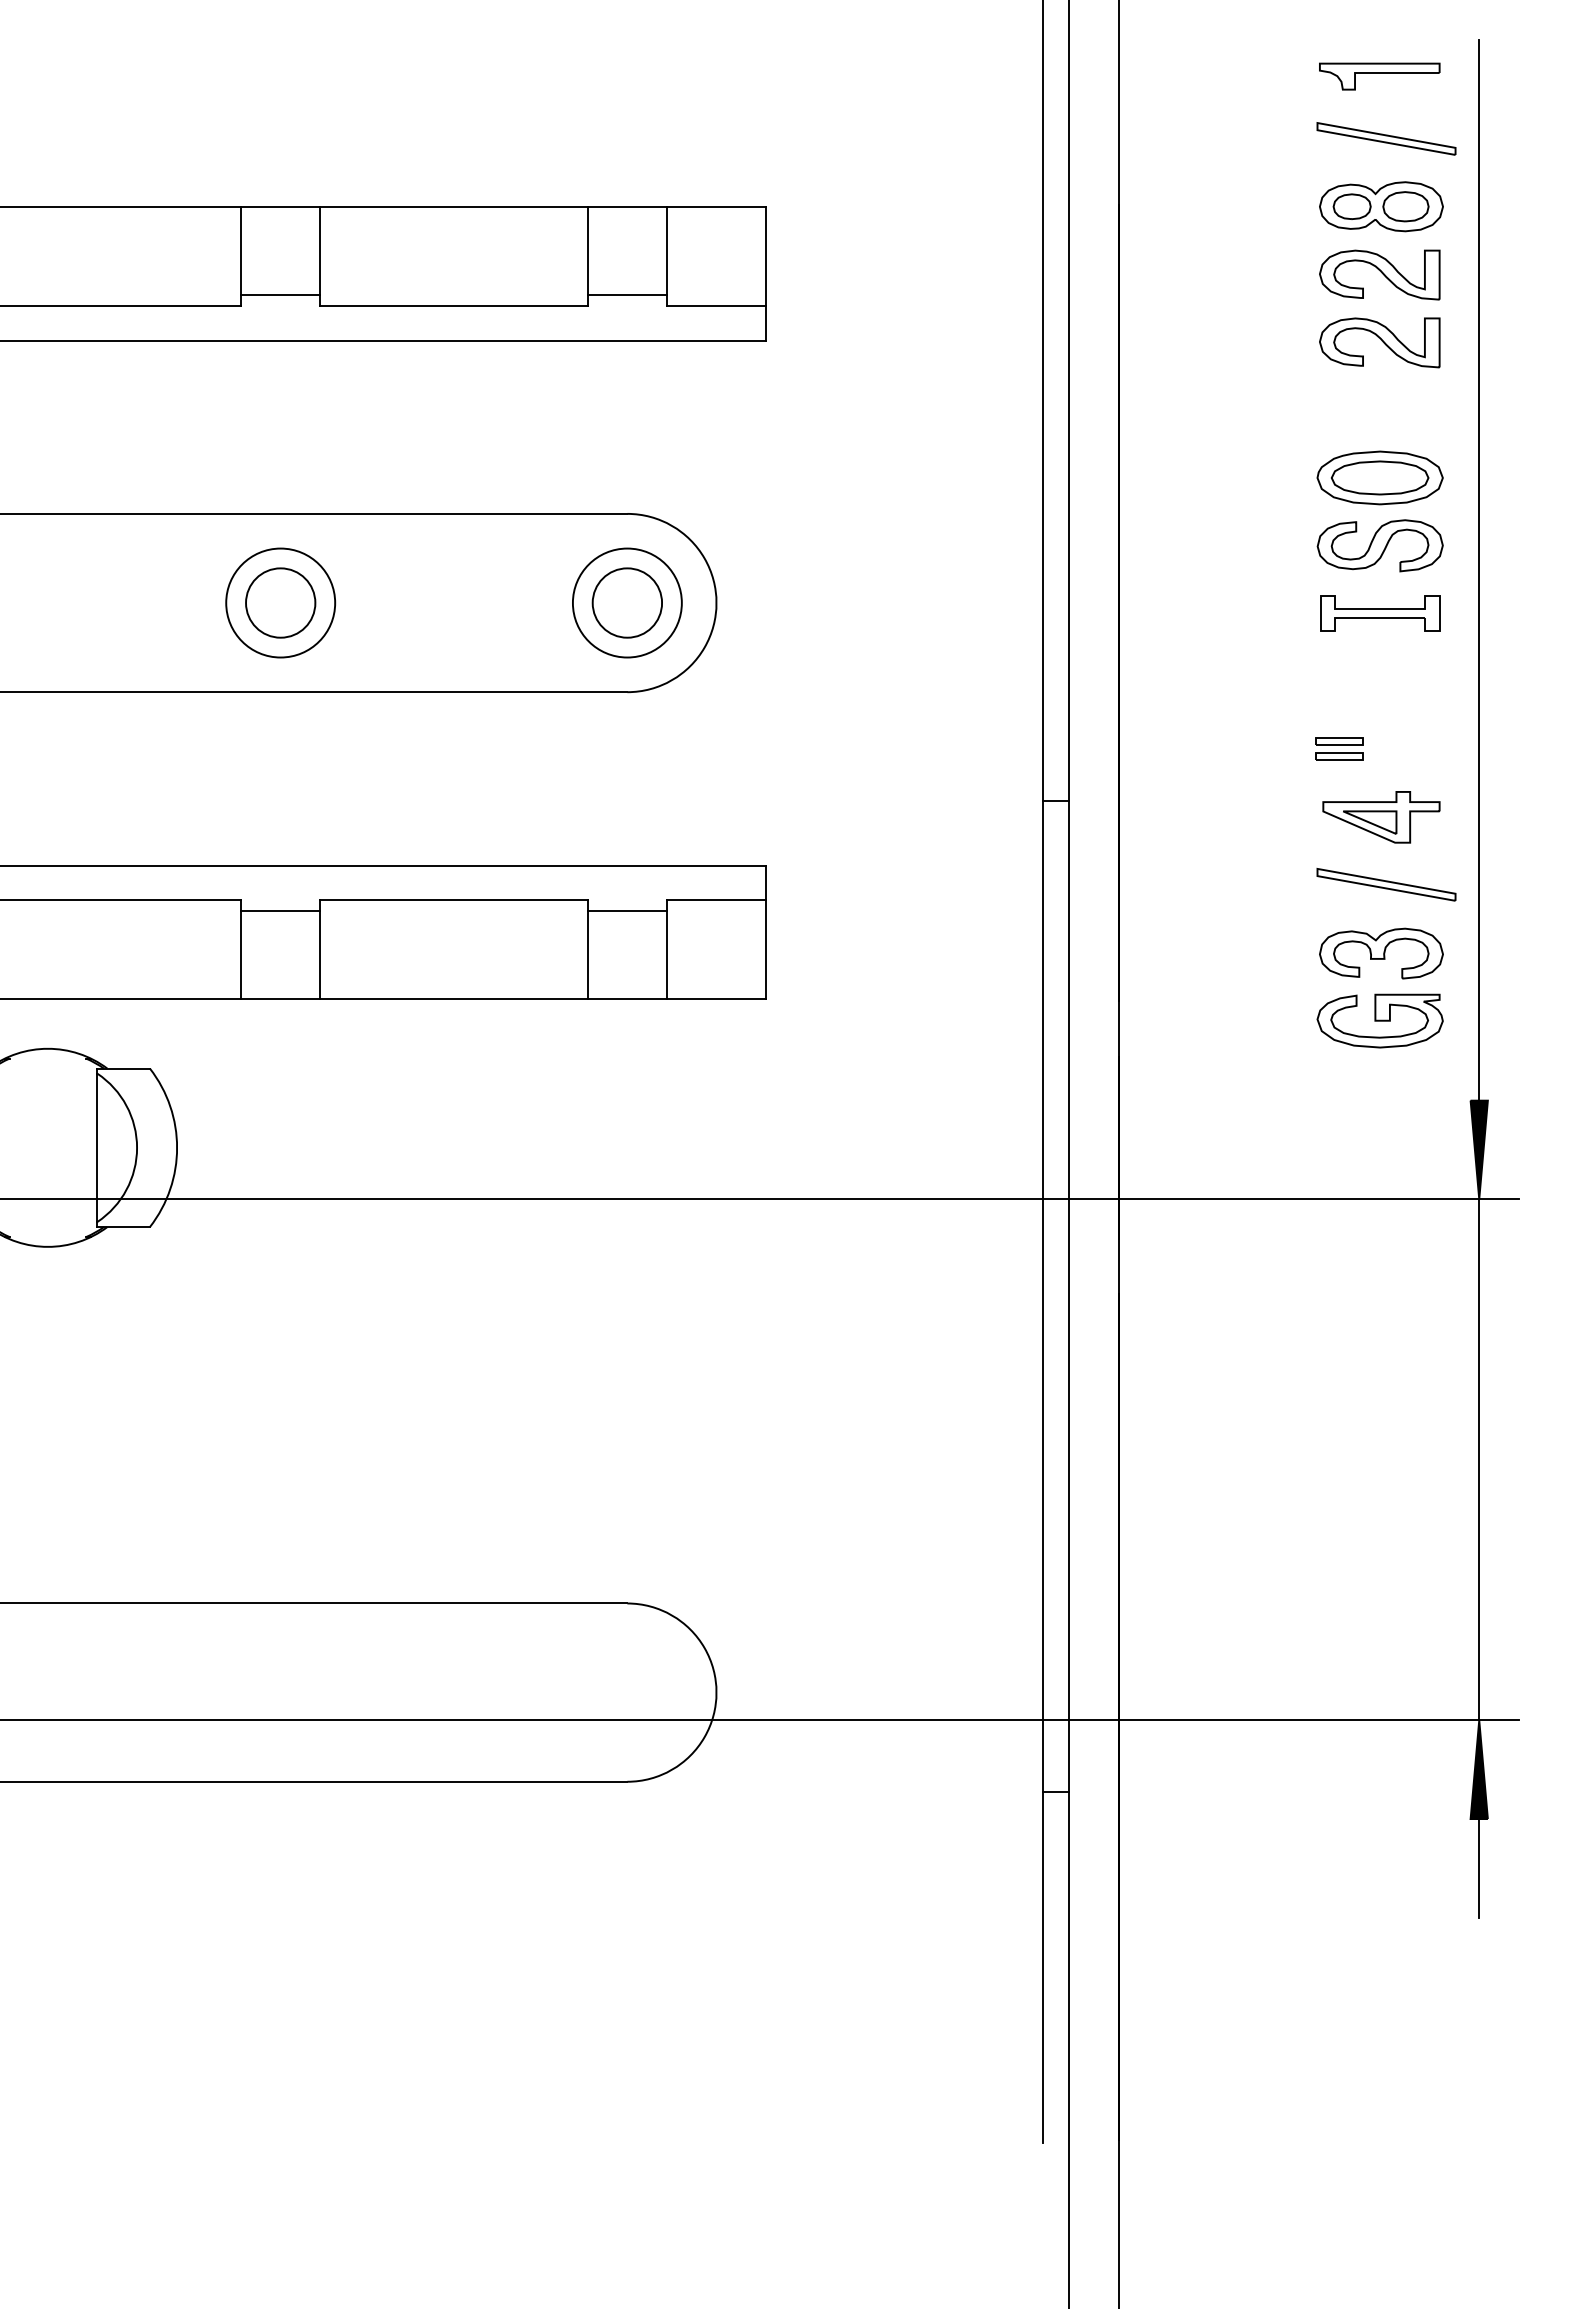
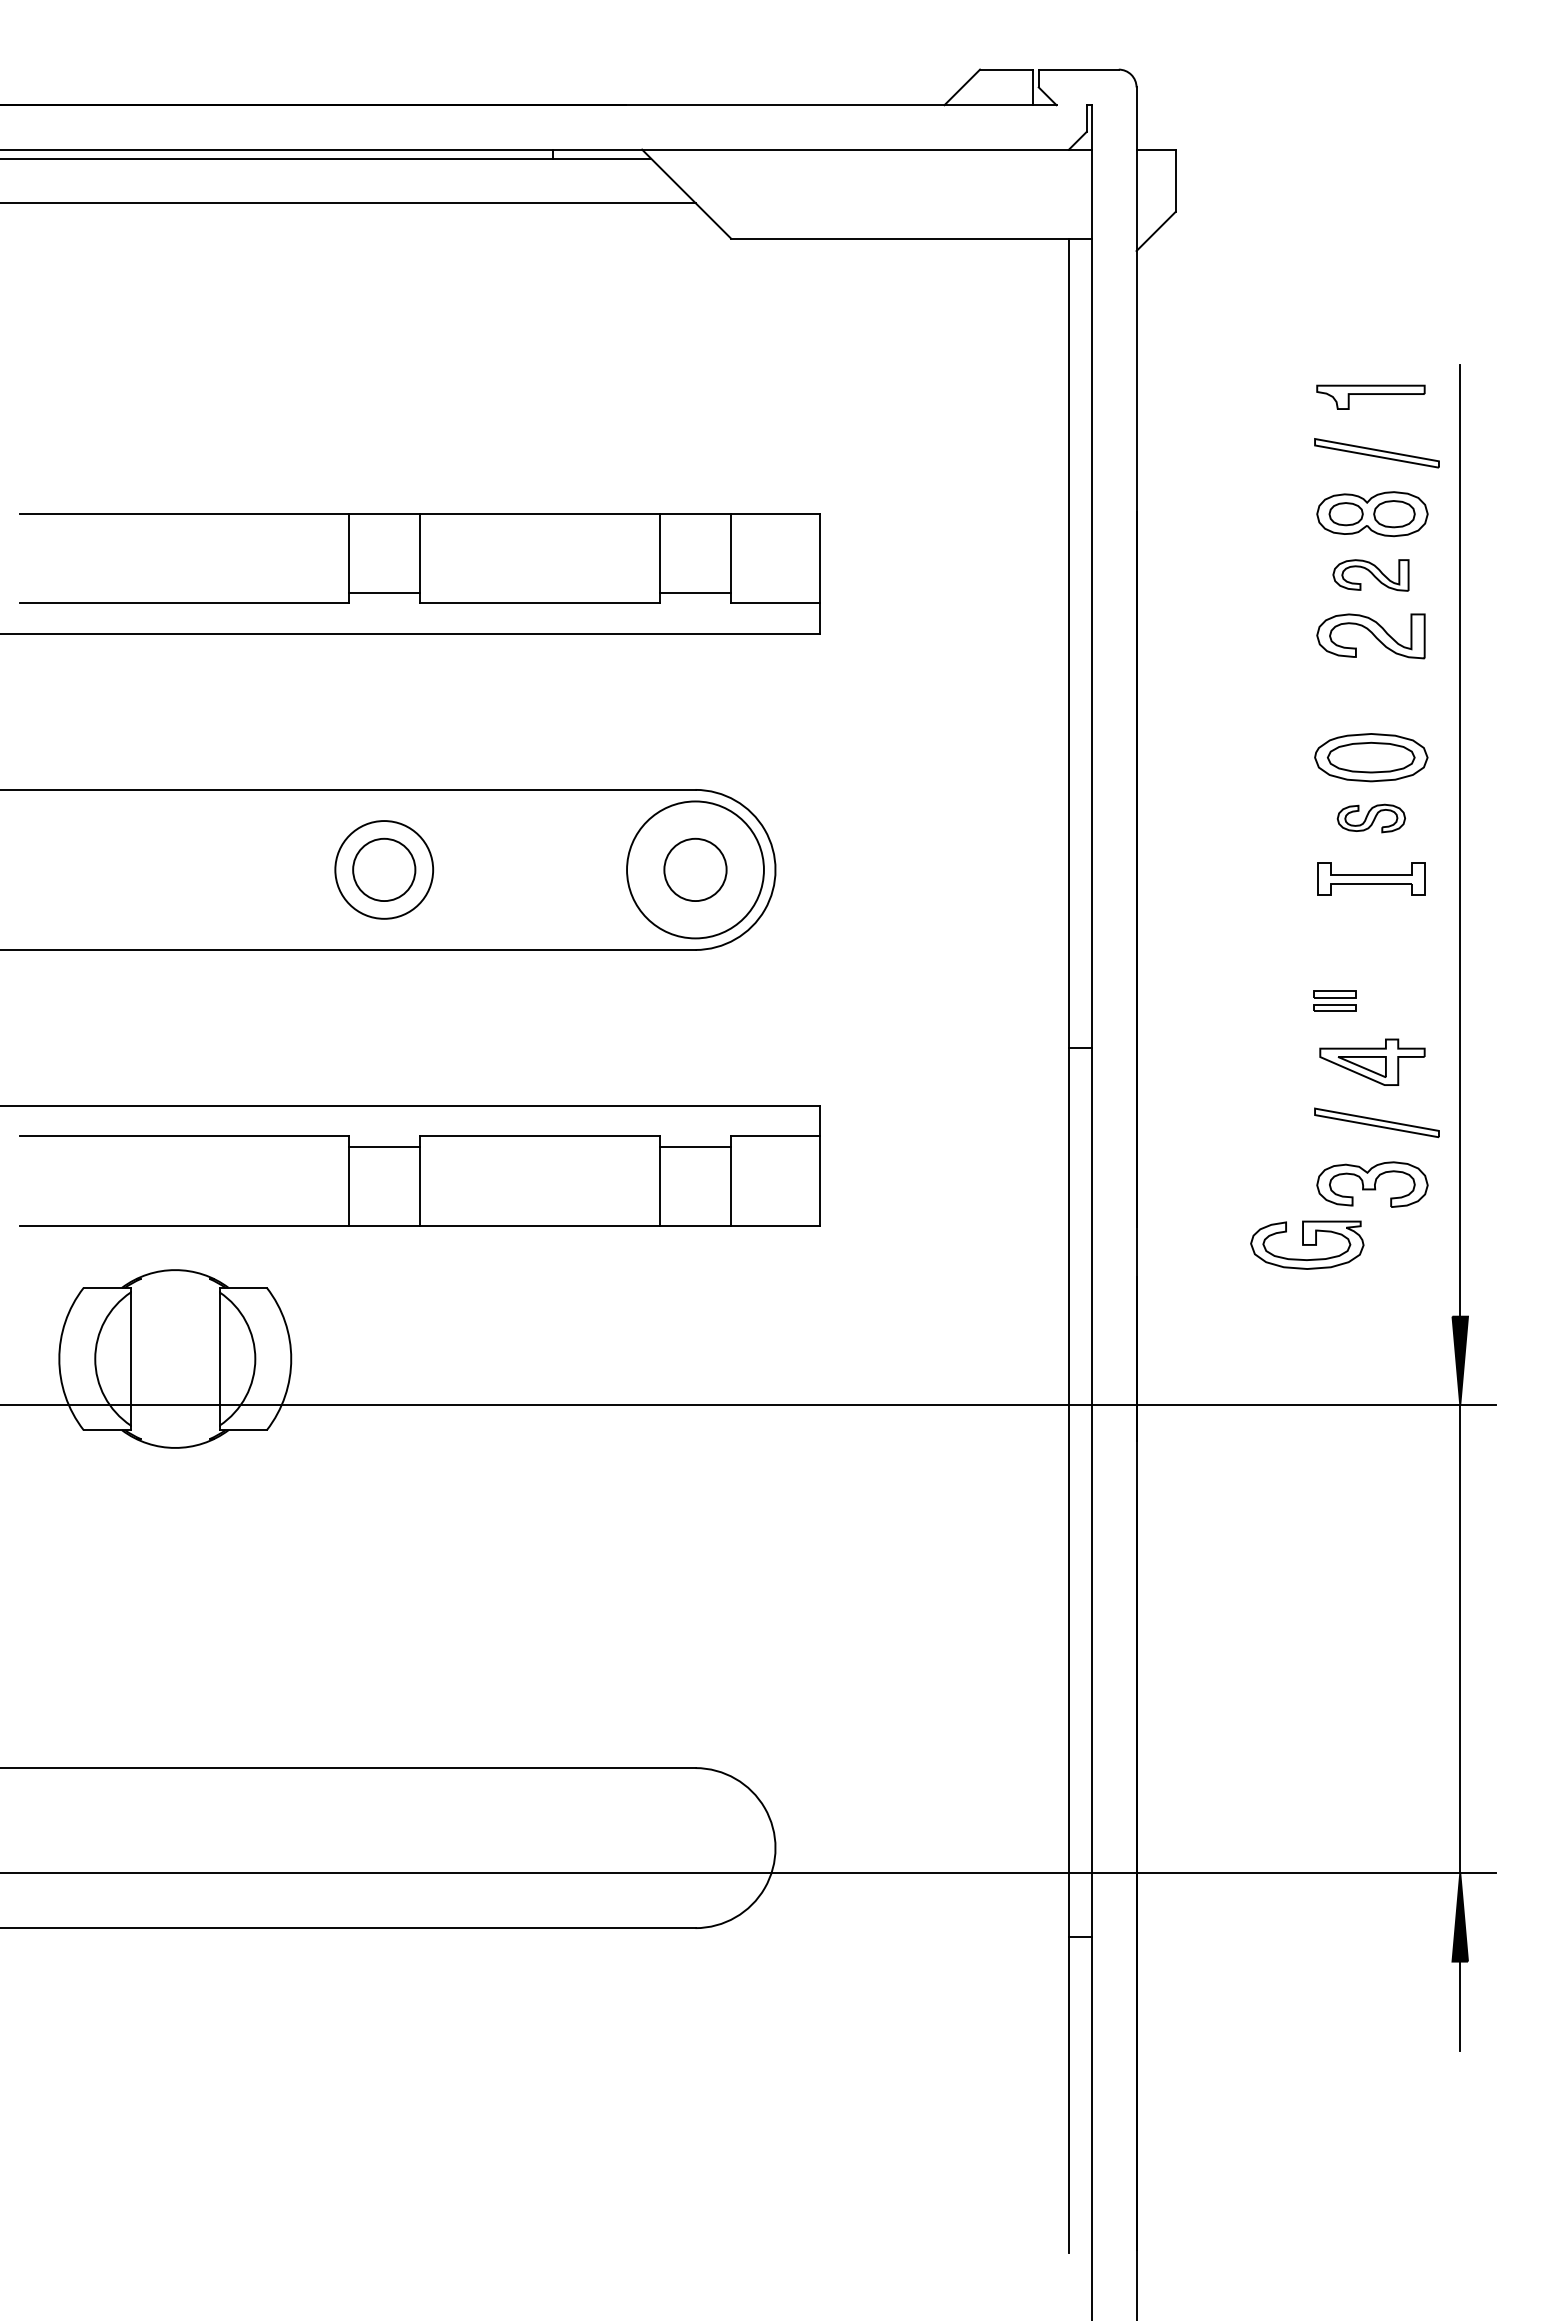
part: (1379, 275) -> (1370, 575), size x0.7
part: (1380, 545) -> (1371, 818), size x0.6
circle: (627, 602) -> (695, 869), size x1.4
part: (1380, 1020) -> (1307, 1244), moved

